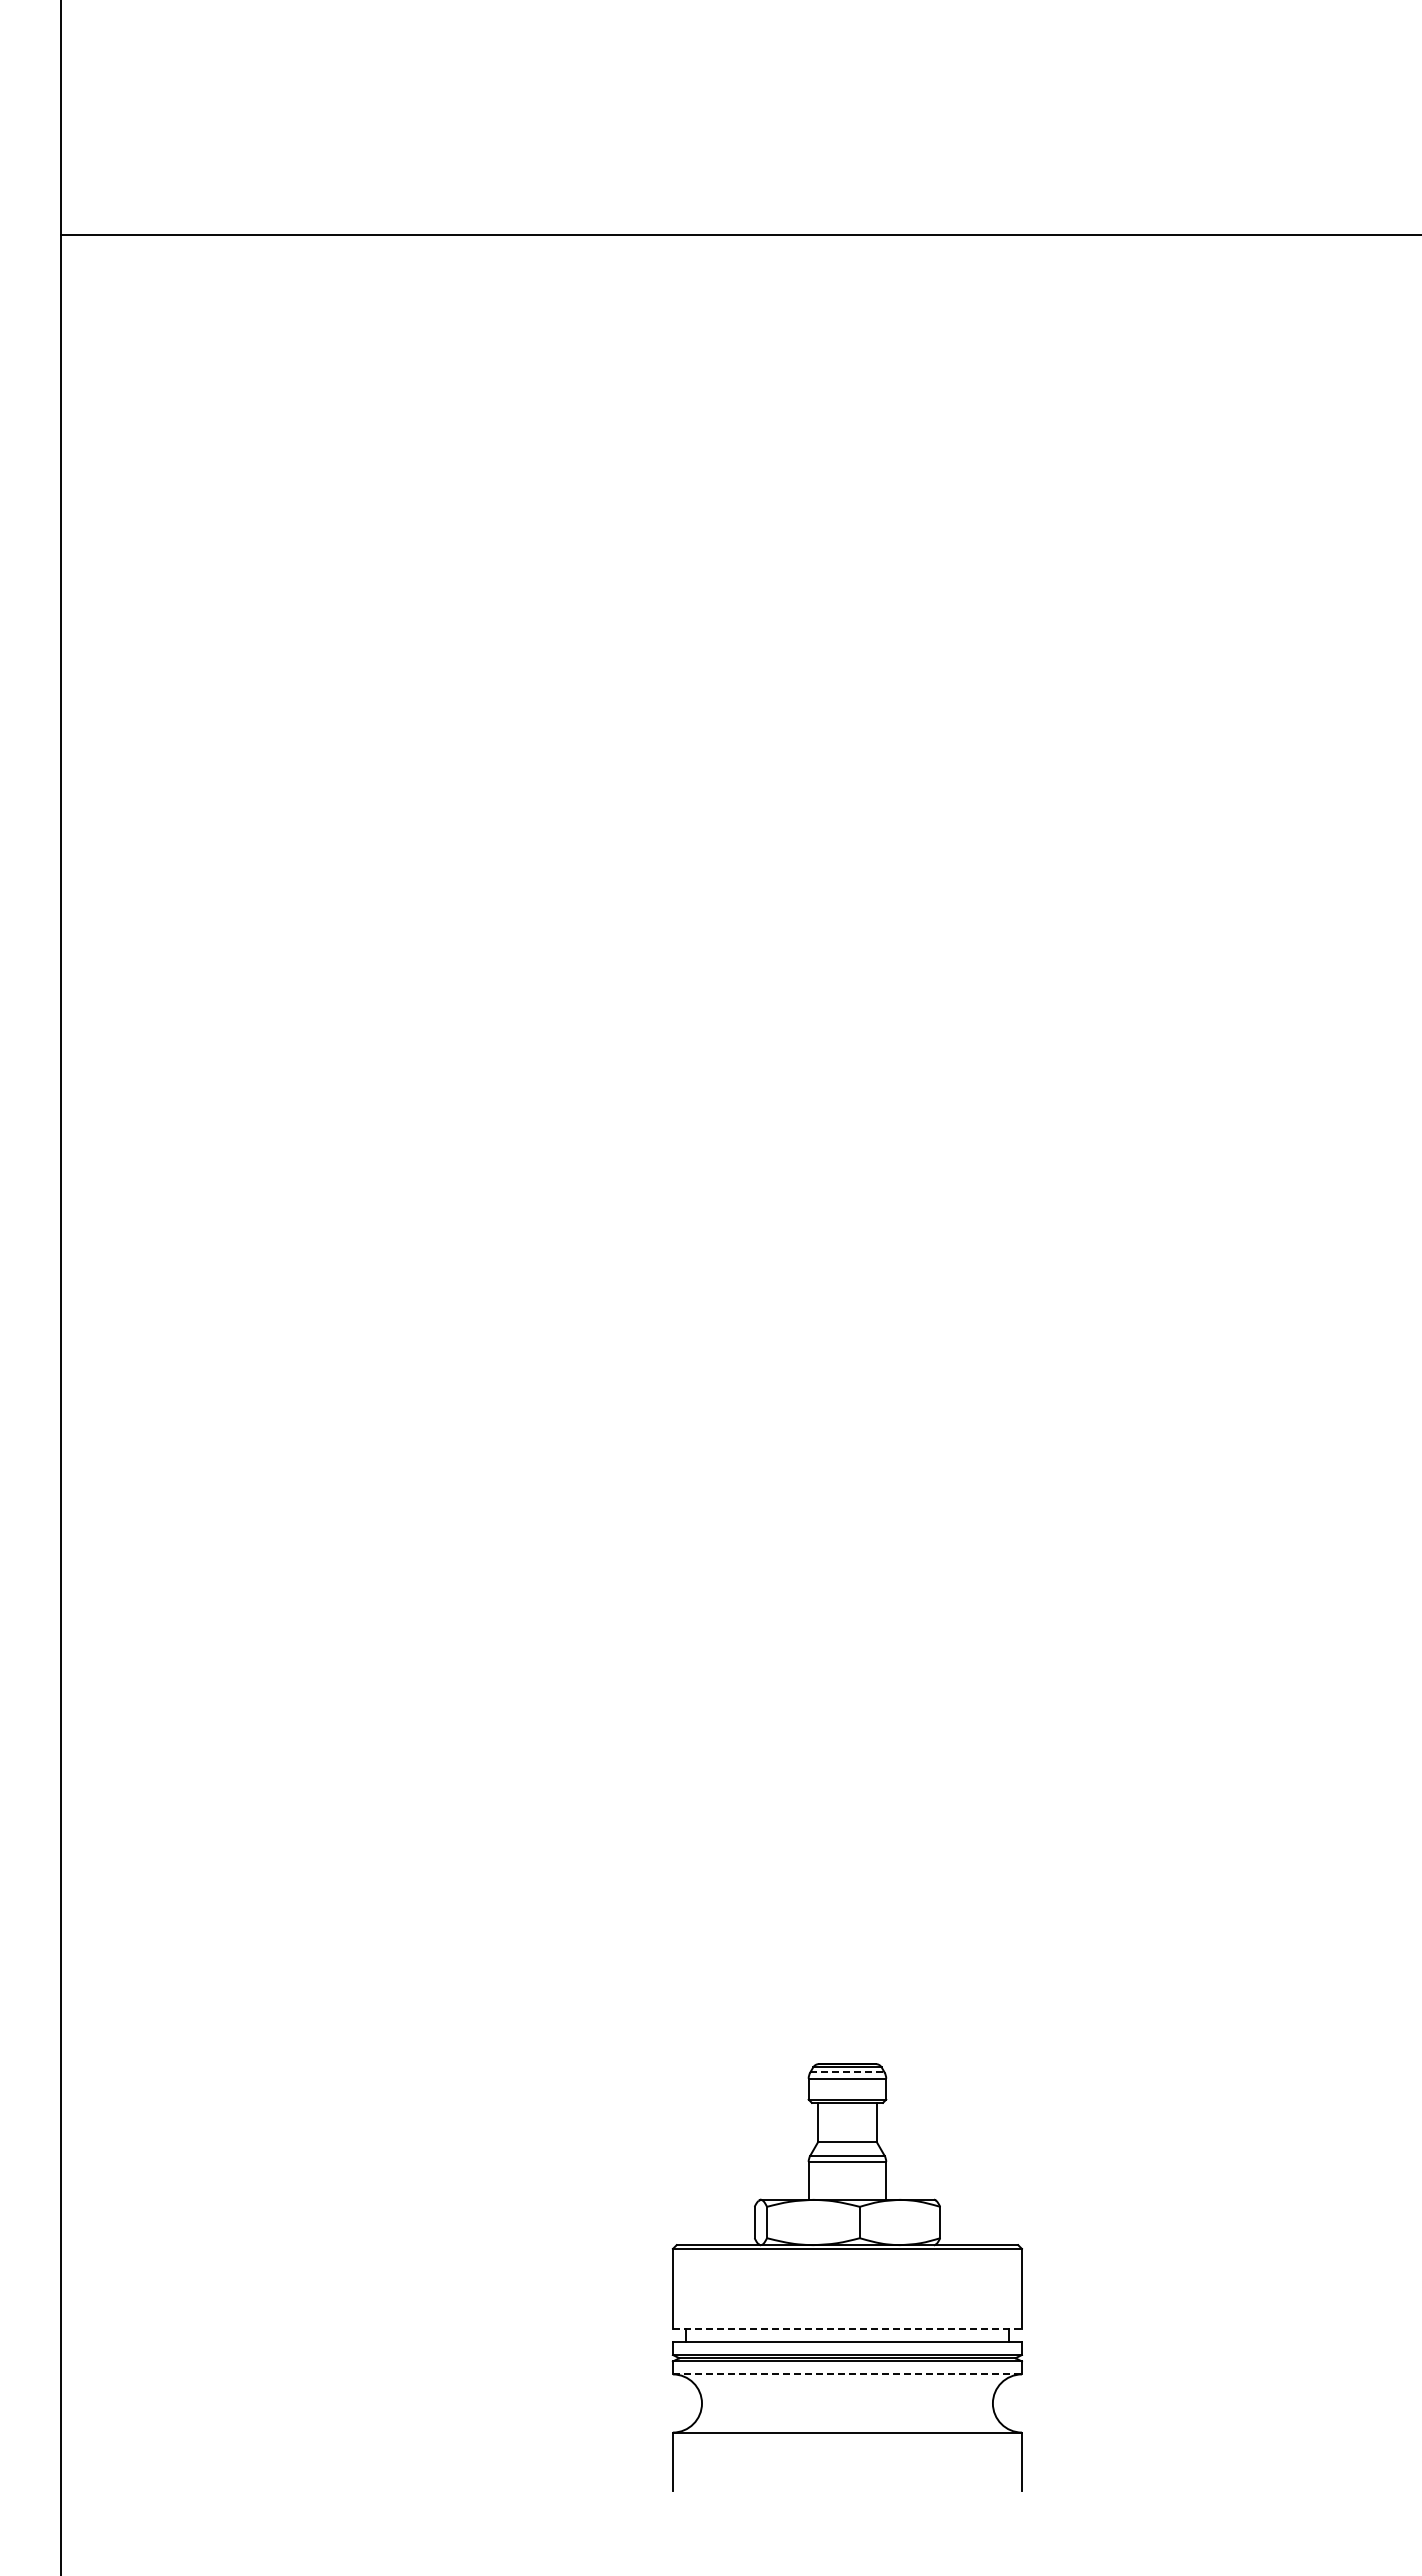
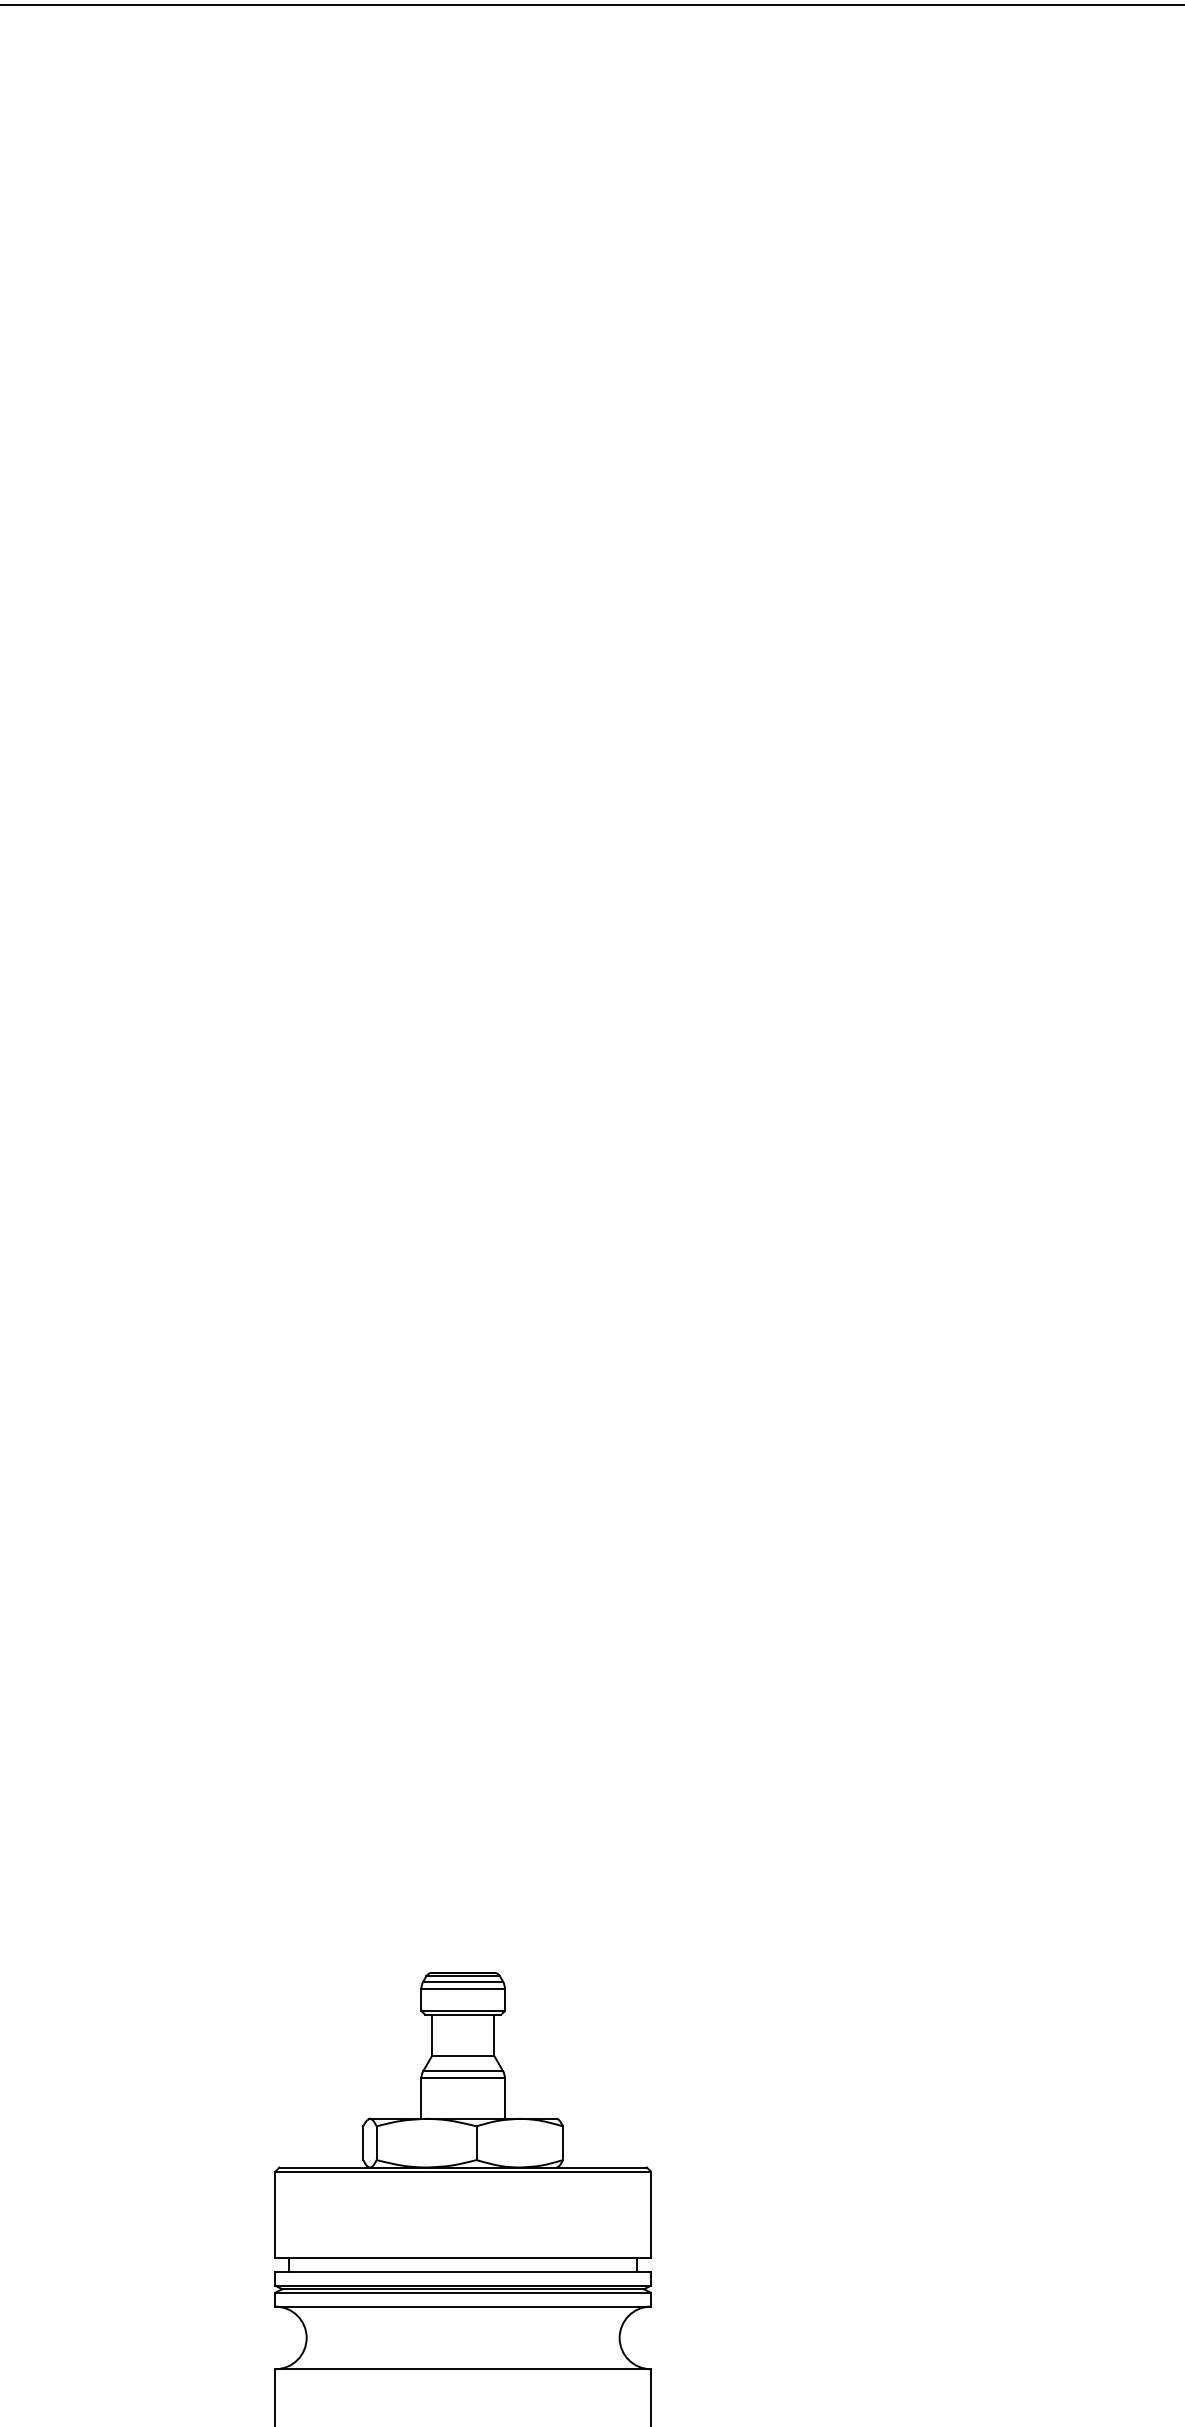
line: (847, 2072) -> (463, 1981), dashed -> solid
line: (847, 2329) -> (463, 2258), dashed -> solid
line: (847, 2374) -> (463, 2306), dashed -> solid

